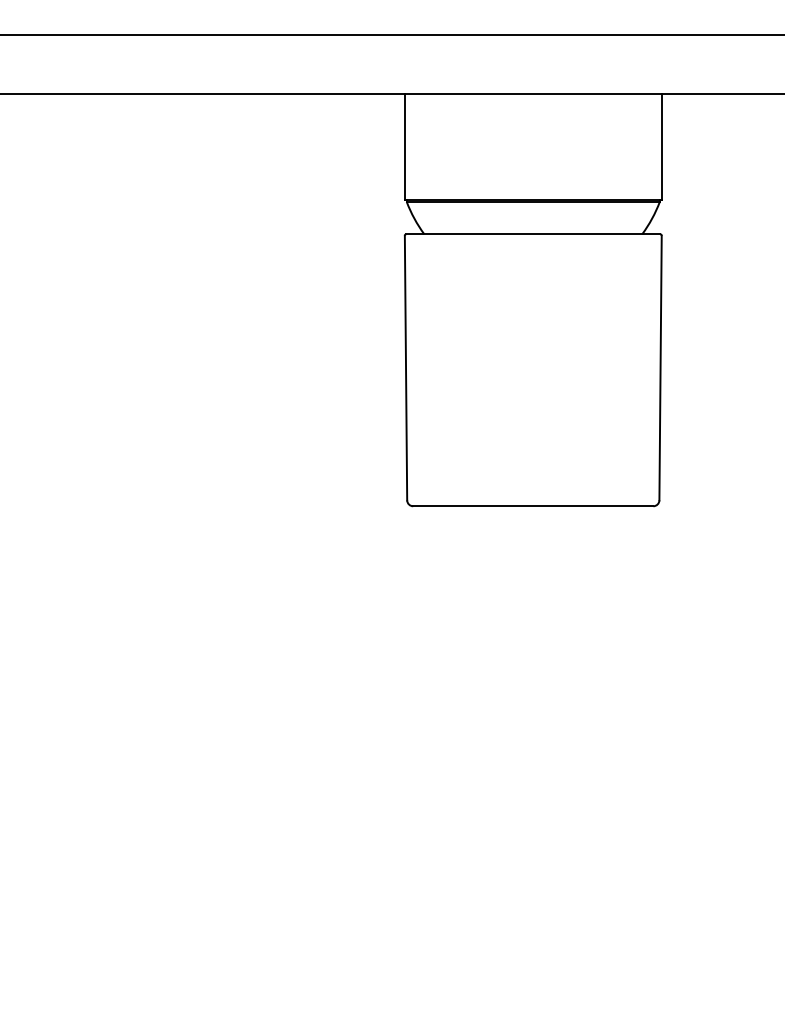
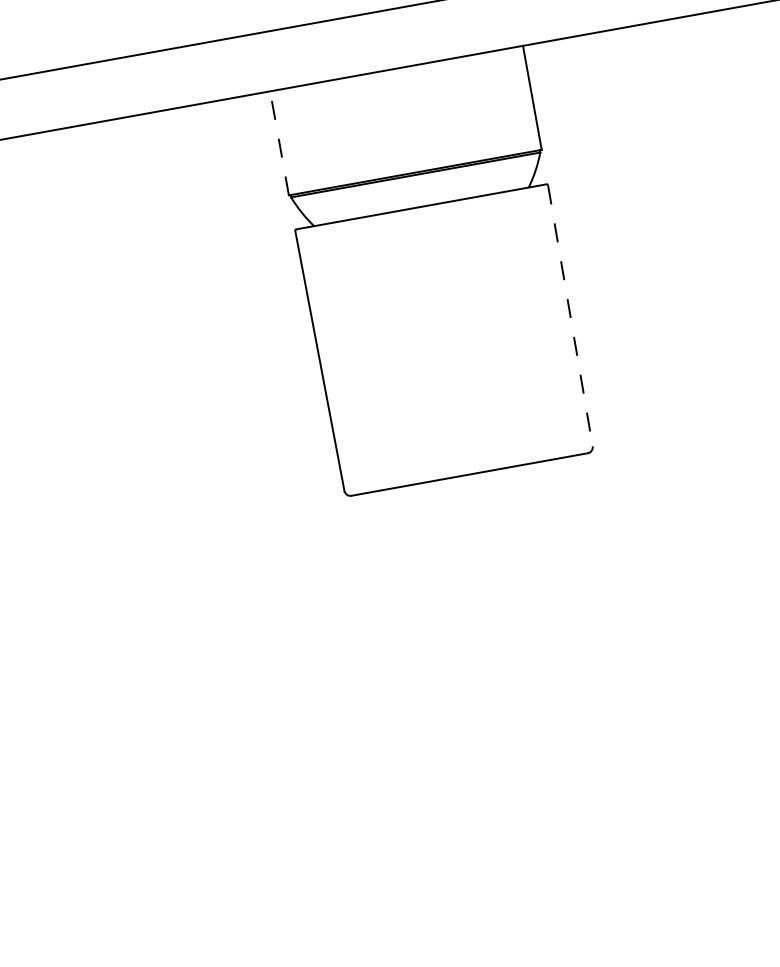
line: (404, 146) -> (279, 143), solid -> dashed
line: (660, 368) -> (570, 316), solid -> dashed

